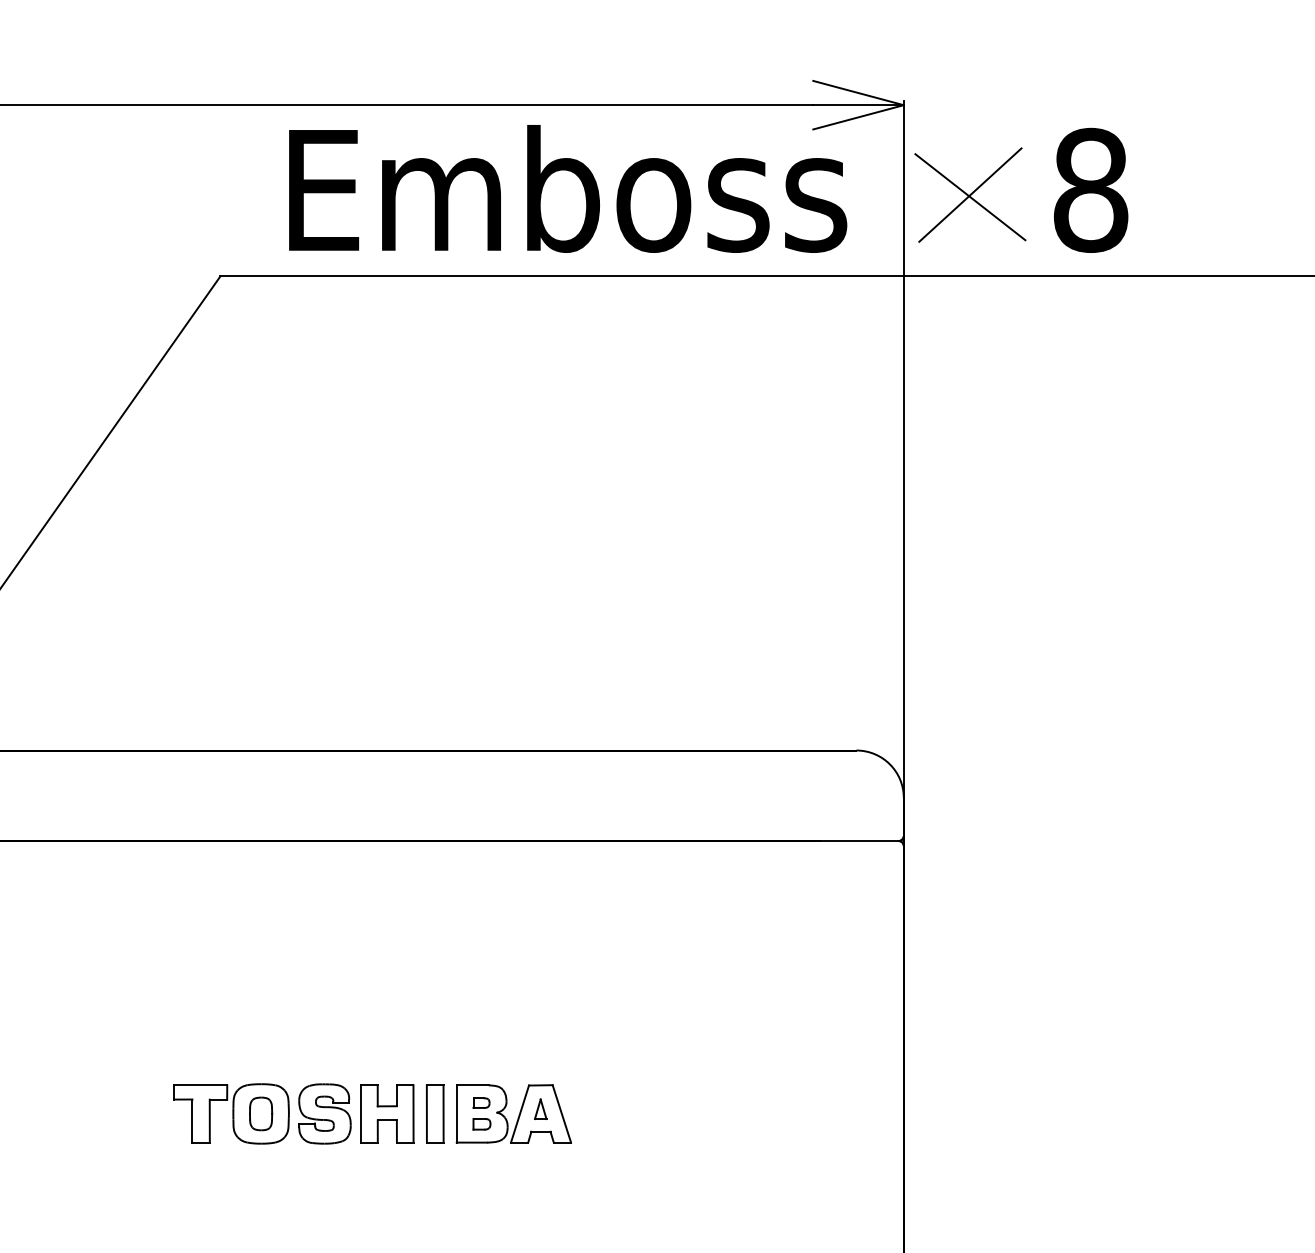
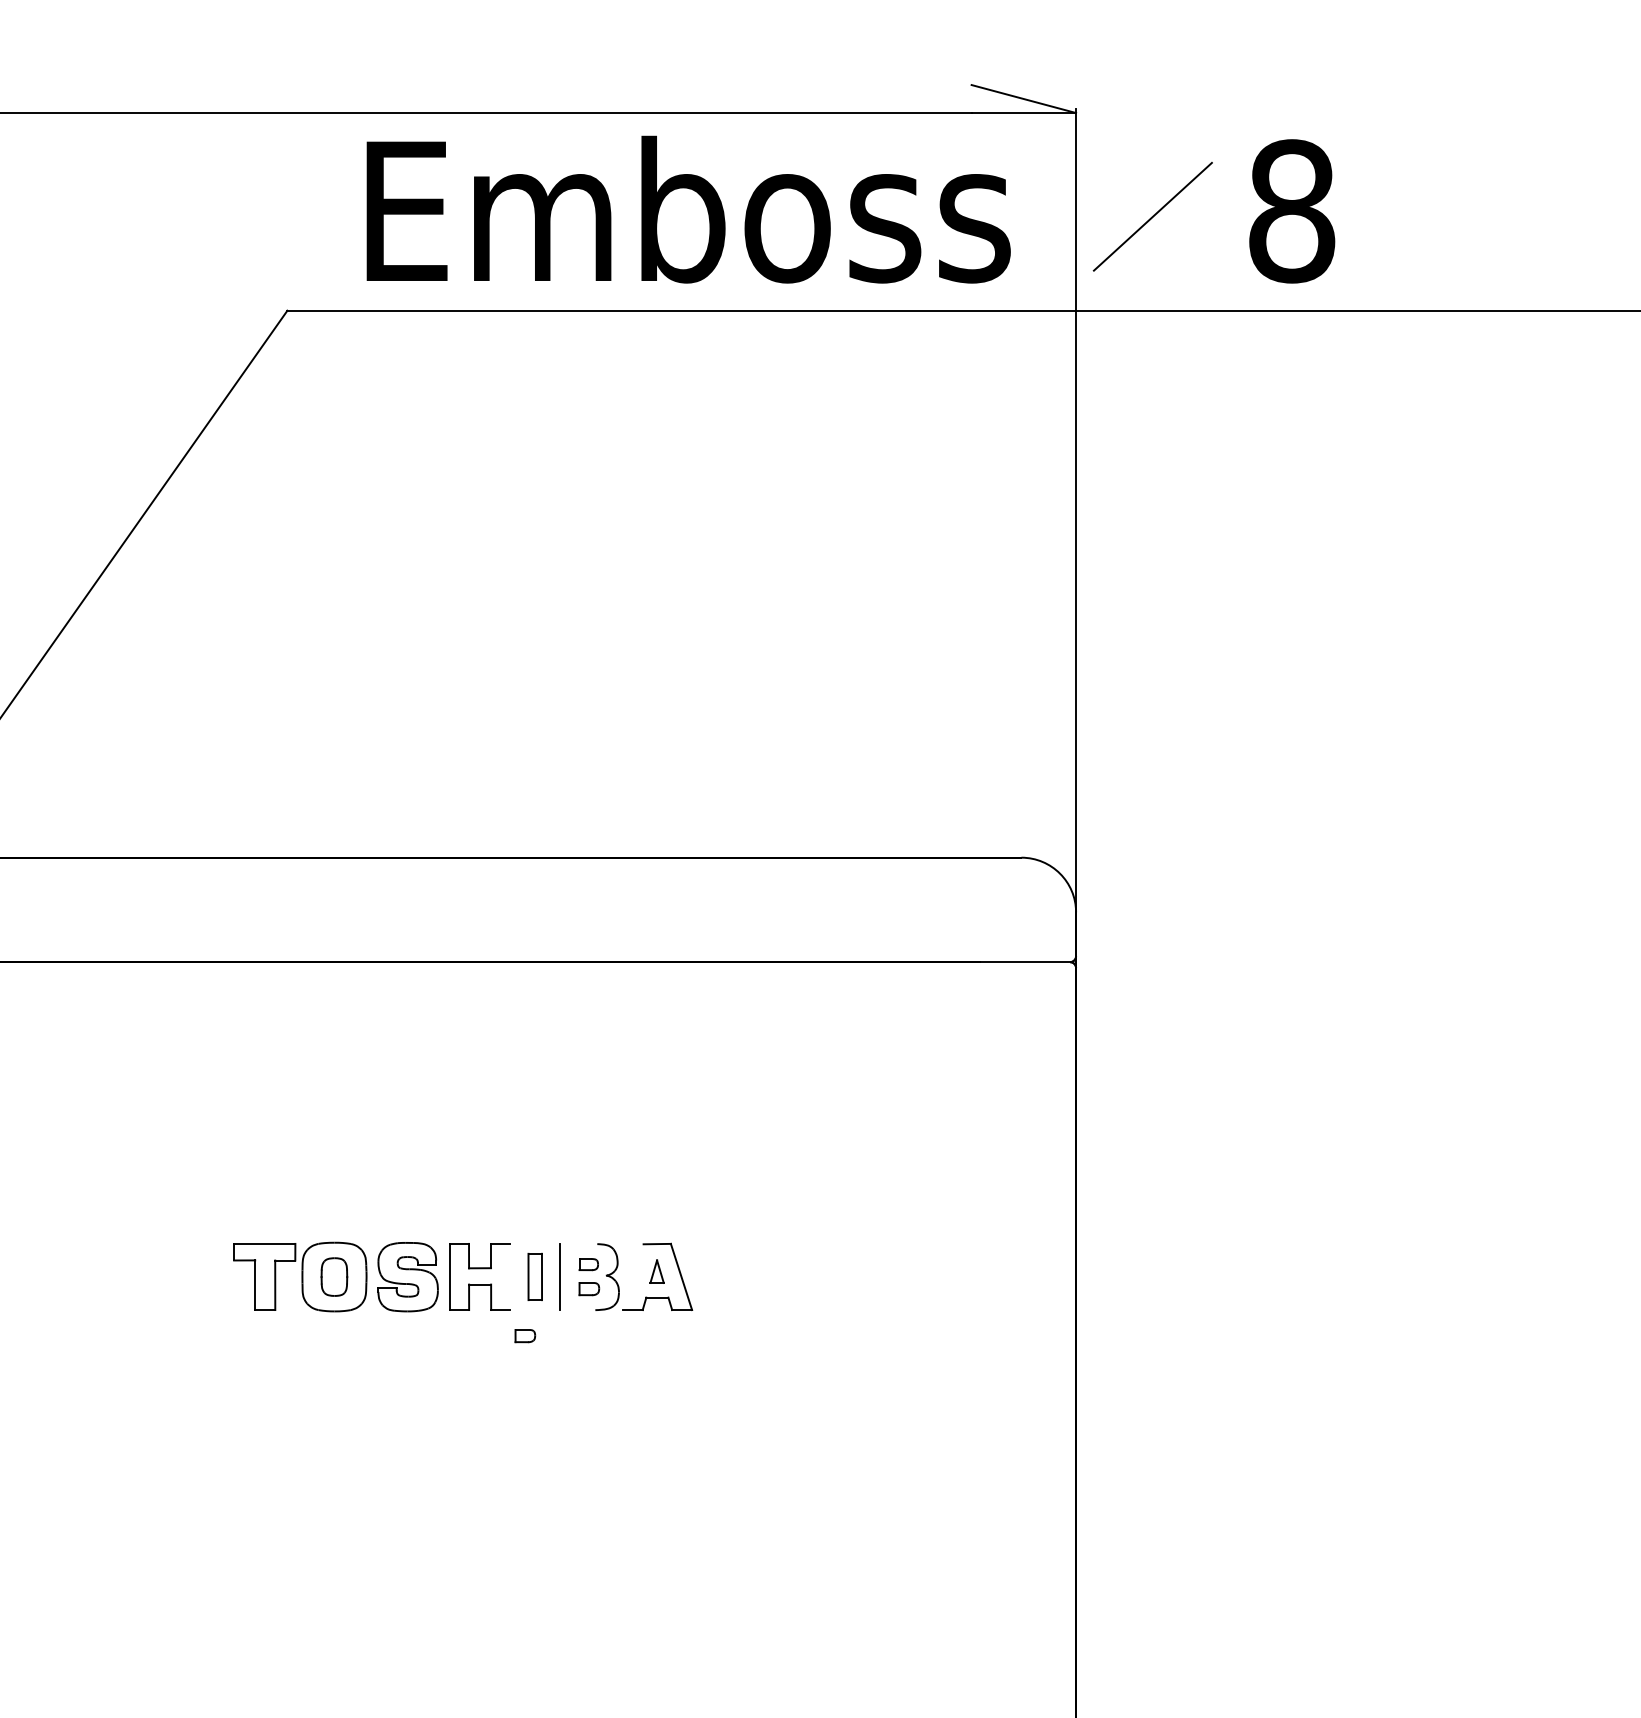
line: (858, 117) -> (1023, 127), removed
line: (970, 196) -> (1152, 218), removed
line: (472, 1085) -> (578, 1244), removed
line: (413, 1113) -> (510, 1276), removed
part: (434, 1113) -> (534, 1276), size x0.7
line: (519, 1114) -> (632, 1277), removed
line: (471, 1142) -> (577, 1310), removed
part: (426, 1165) -> (525, 1336), added

